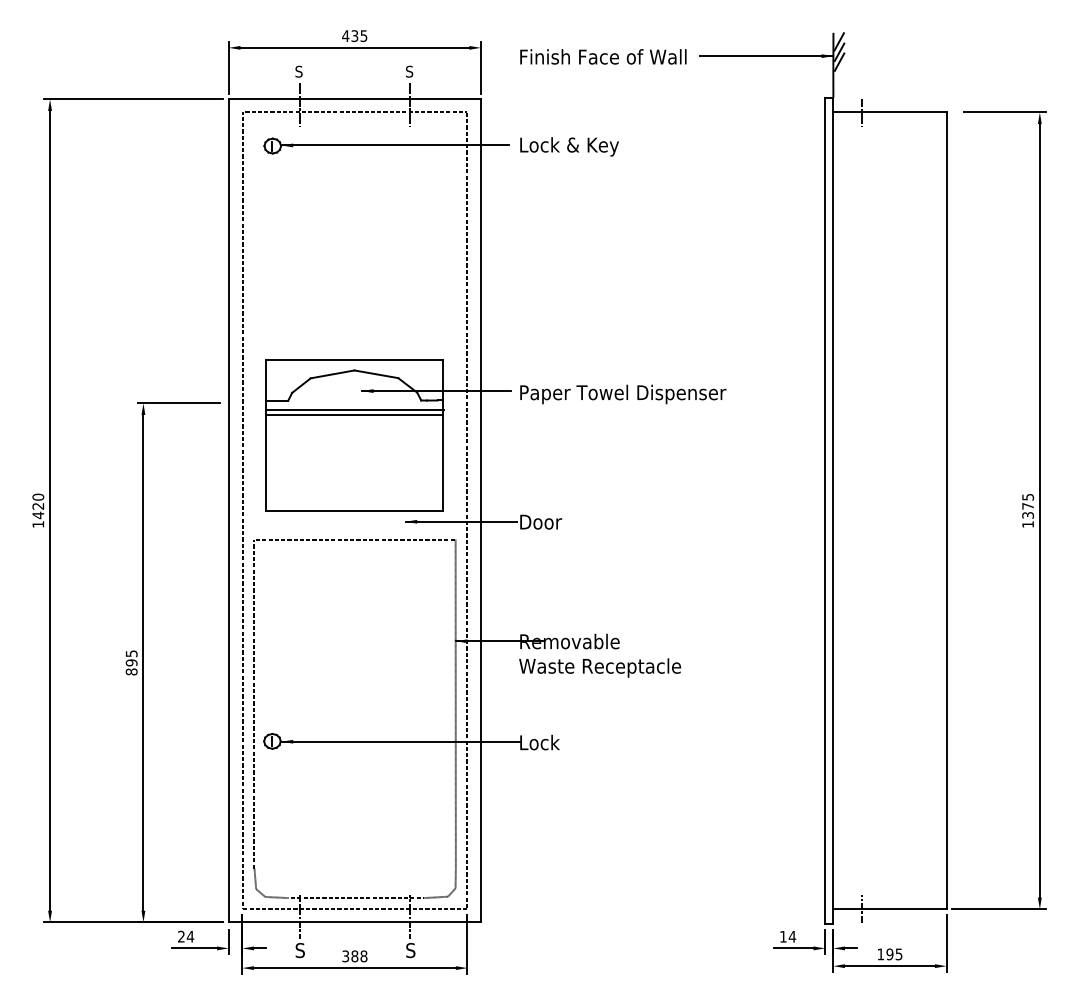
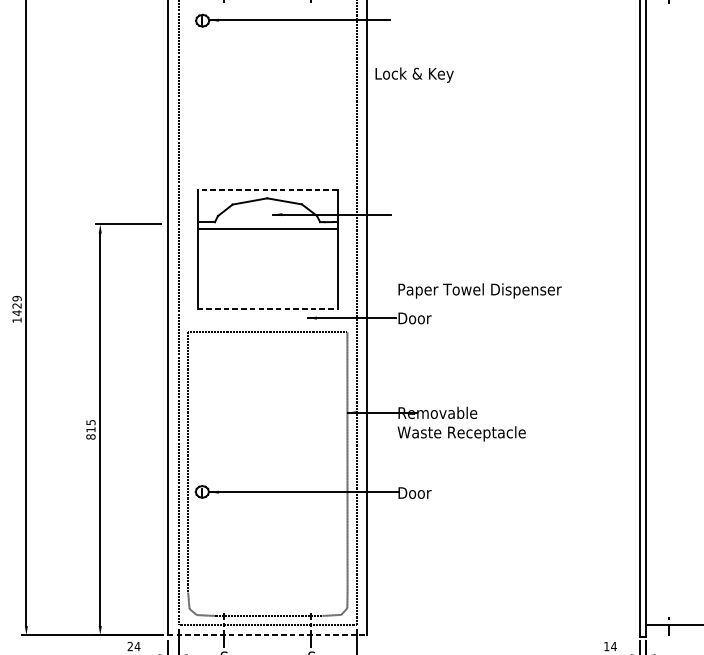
text: (569, 146) -> (414, 74), moved
line: (354, 360) -> (267, 190), solid -> dashed
text: (623, 394) -> (480, 290), moved
line: (354, 415) -> (267, 233), removed
text: (38, 496) -> (17, 298), 1420 -> 1429
line: (354, 510) -> (267, 309), solid -> dashed
text: (131, 662) -> (90, 429), 895 -> 815
text: (542, 742) -> (416, 492), Lock -> Door
line: (355, 922) -> (268, 635), solid -> dashed

